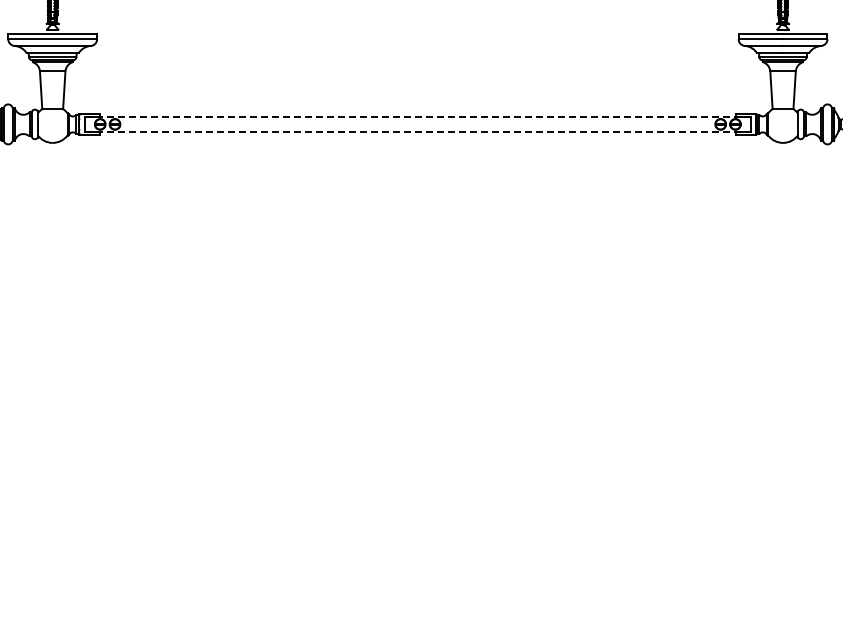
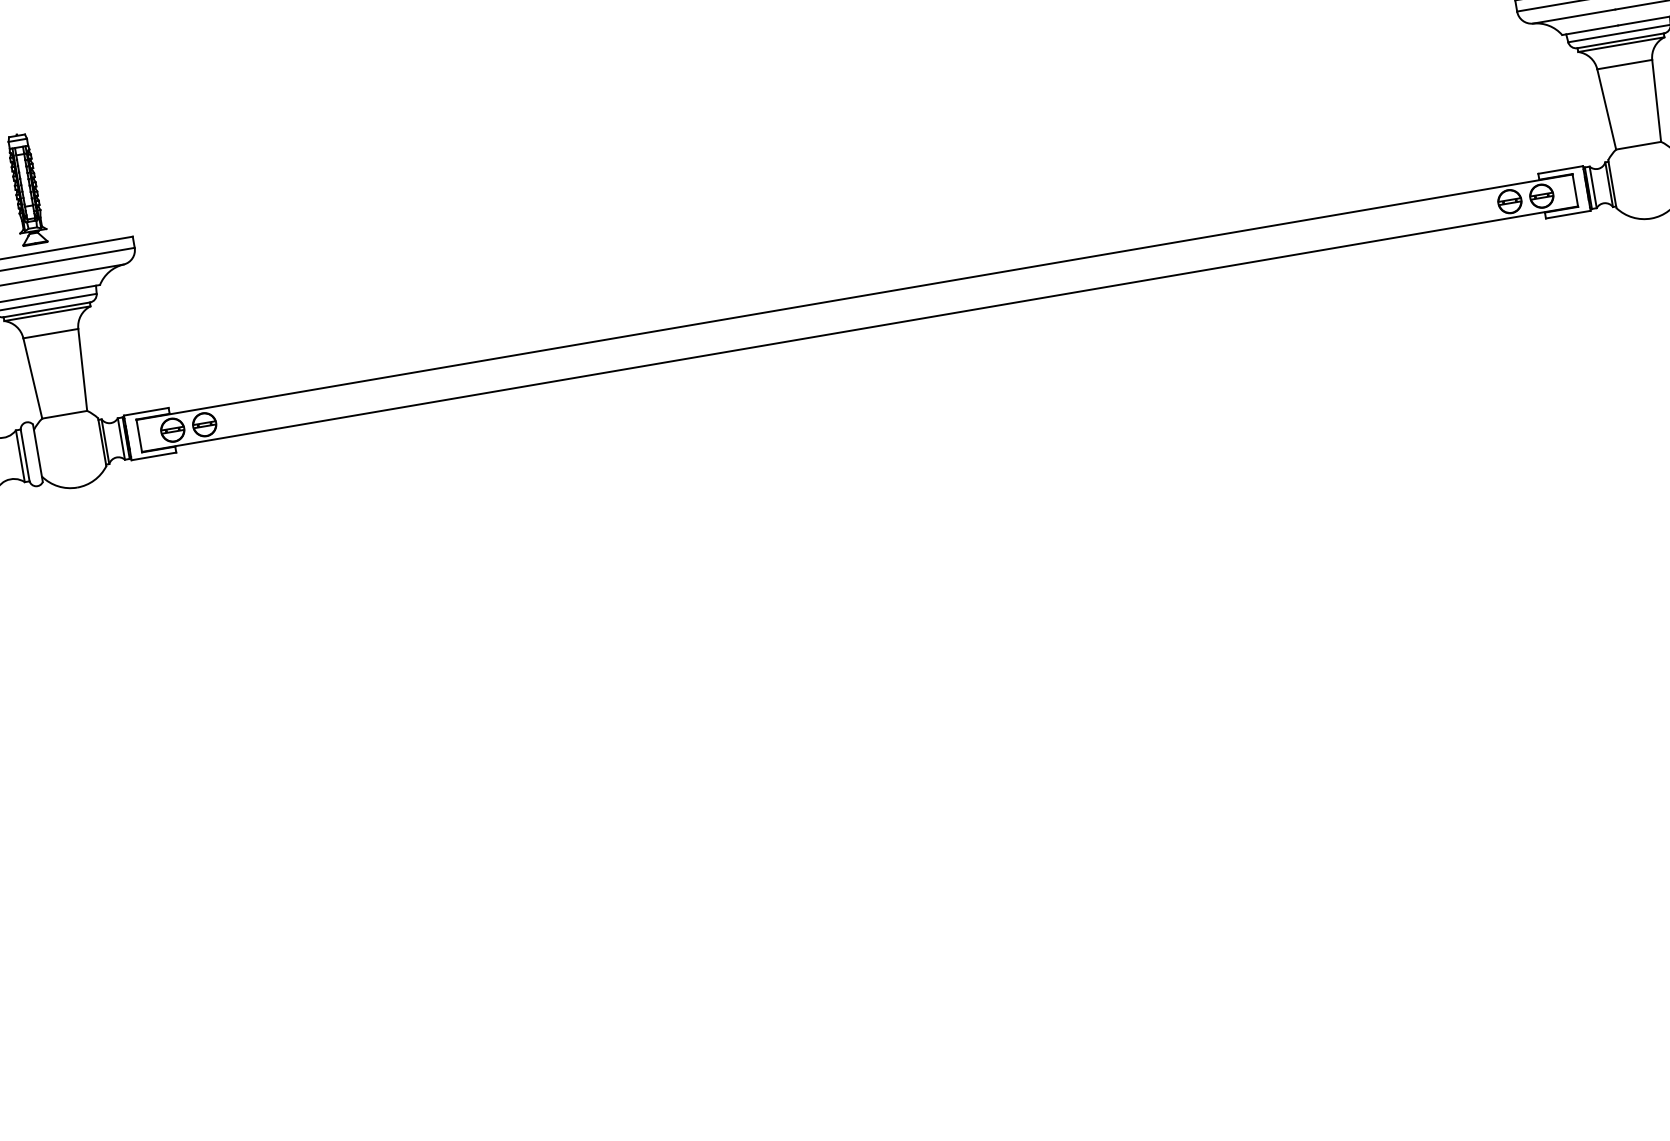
line: (418, 117) -> (856, 298), dashed -> solid
line: (418, 131) -> (861, 328), dashed -> solid

